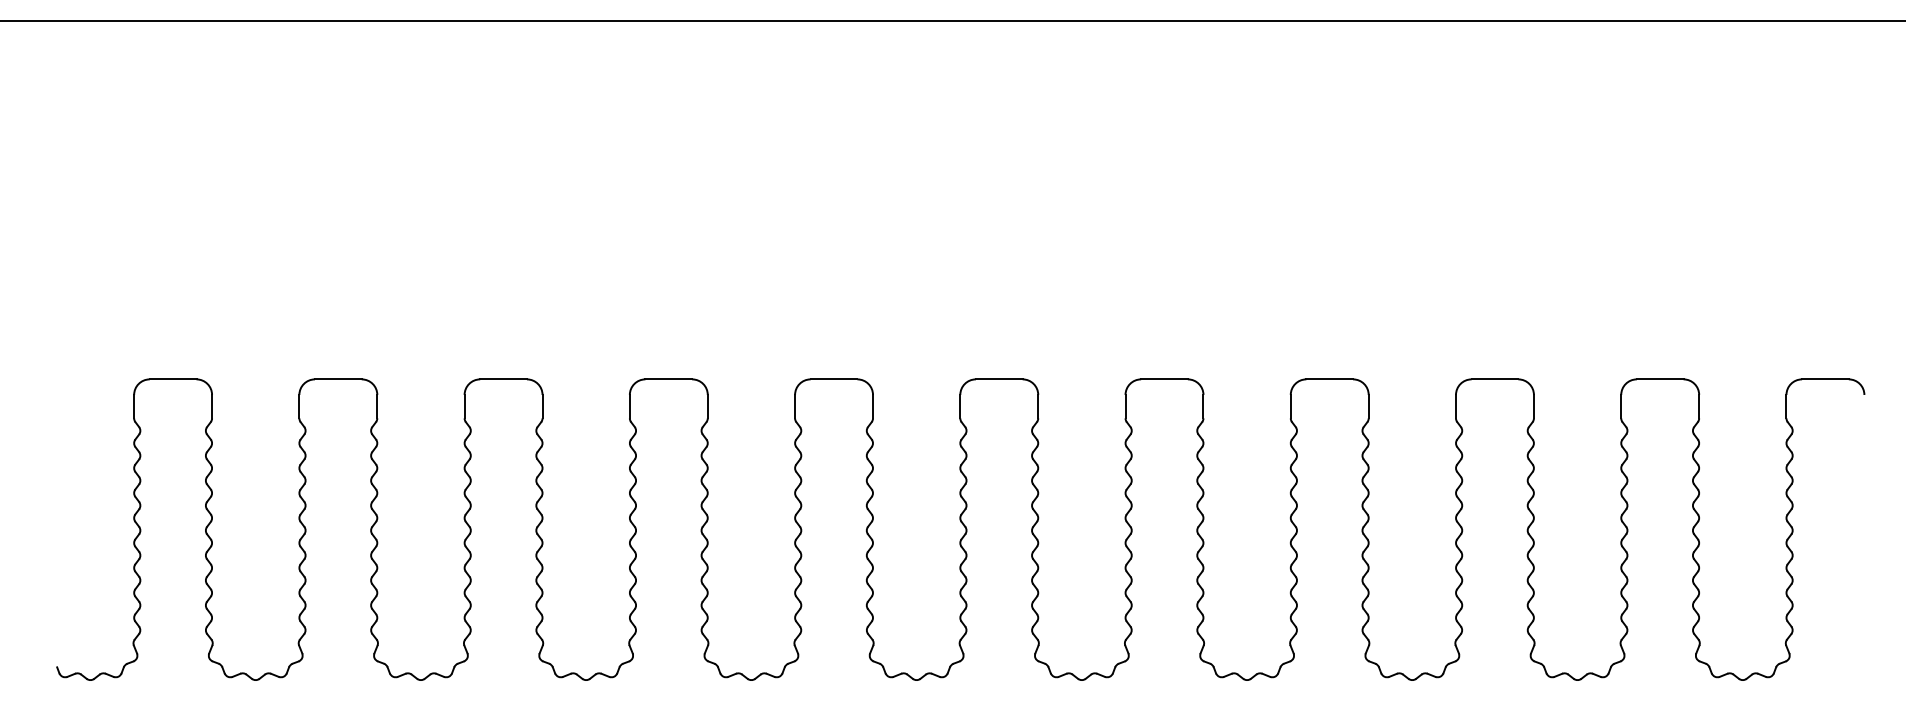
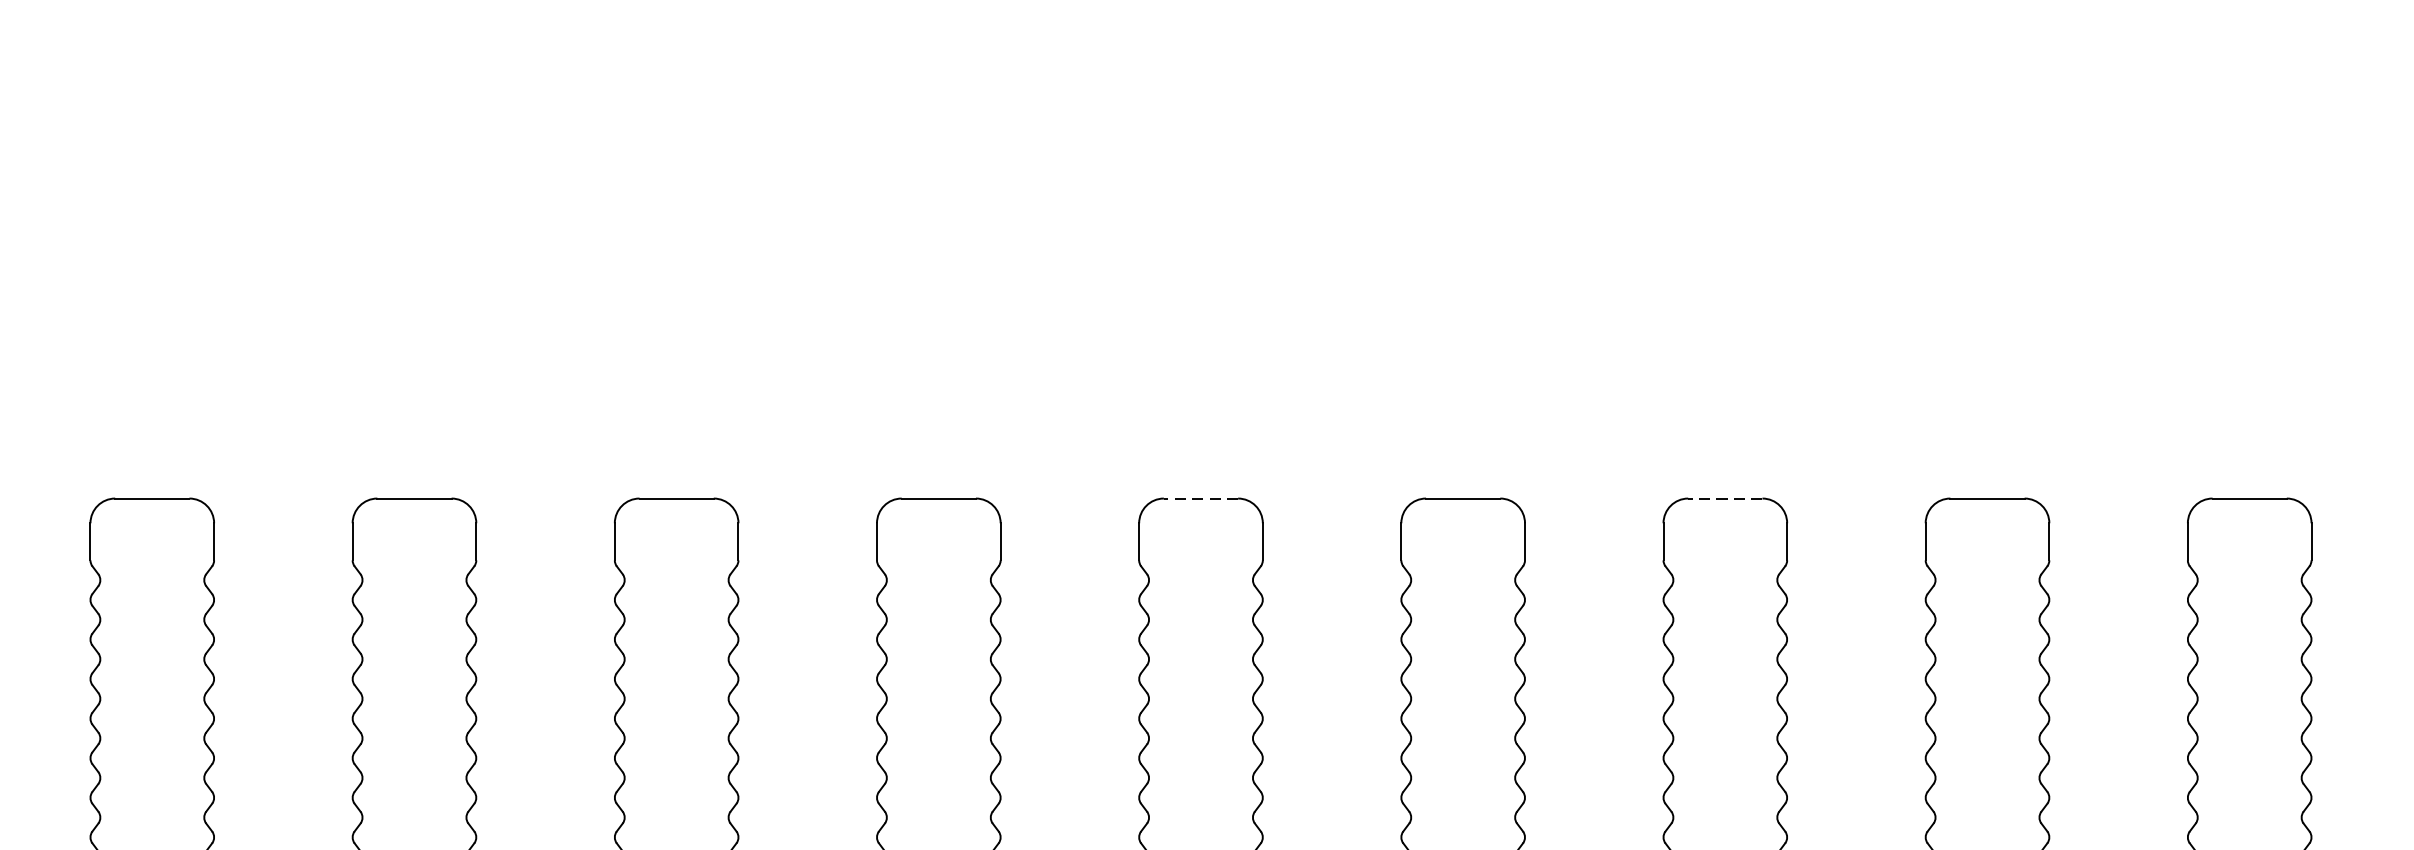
line: (998, 379) -> (1199, 498), solid -> dashed
line: (1329, 379) -> (1724, 498), solid -> dashed

